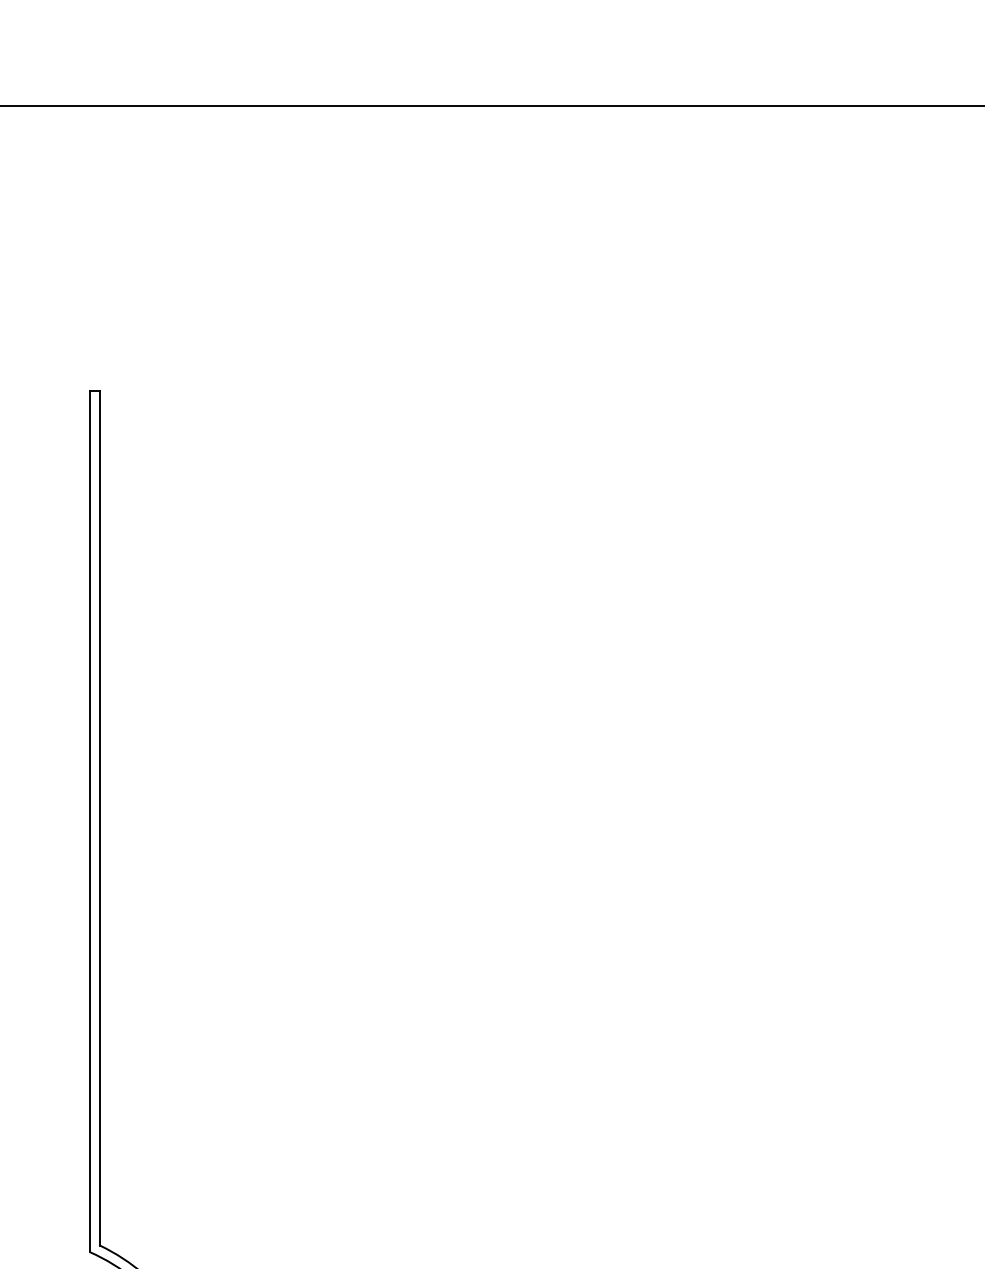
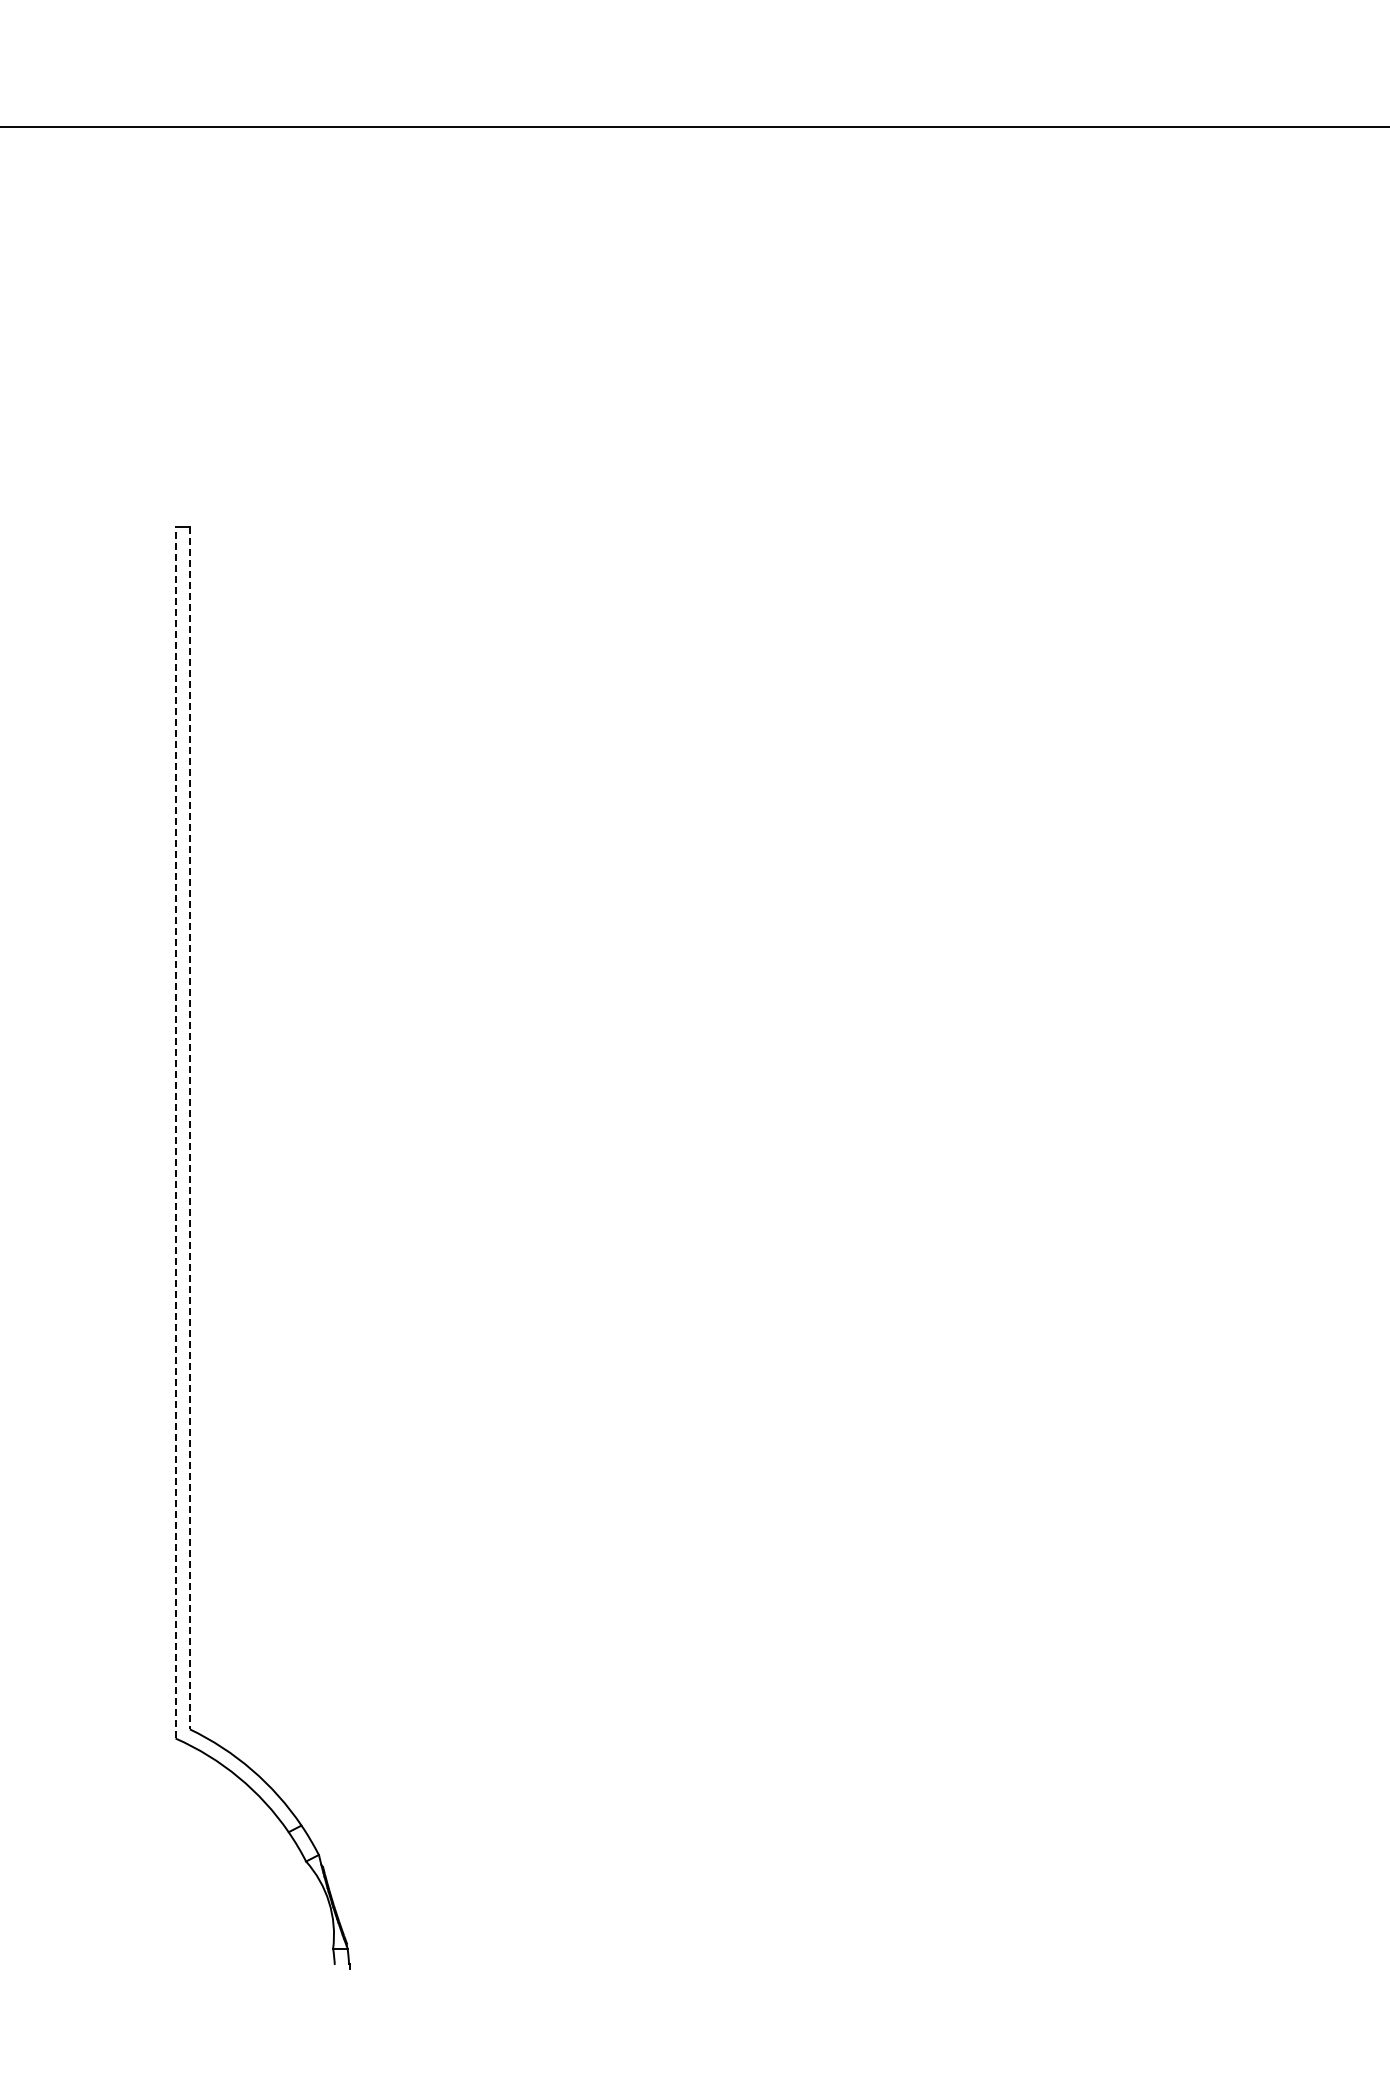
line: (99, 818) -> (189, 1128), solid -> dashed
line: (89, 821) -> (175, 1132), solid -> dashed

